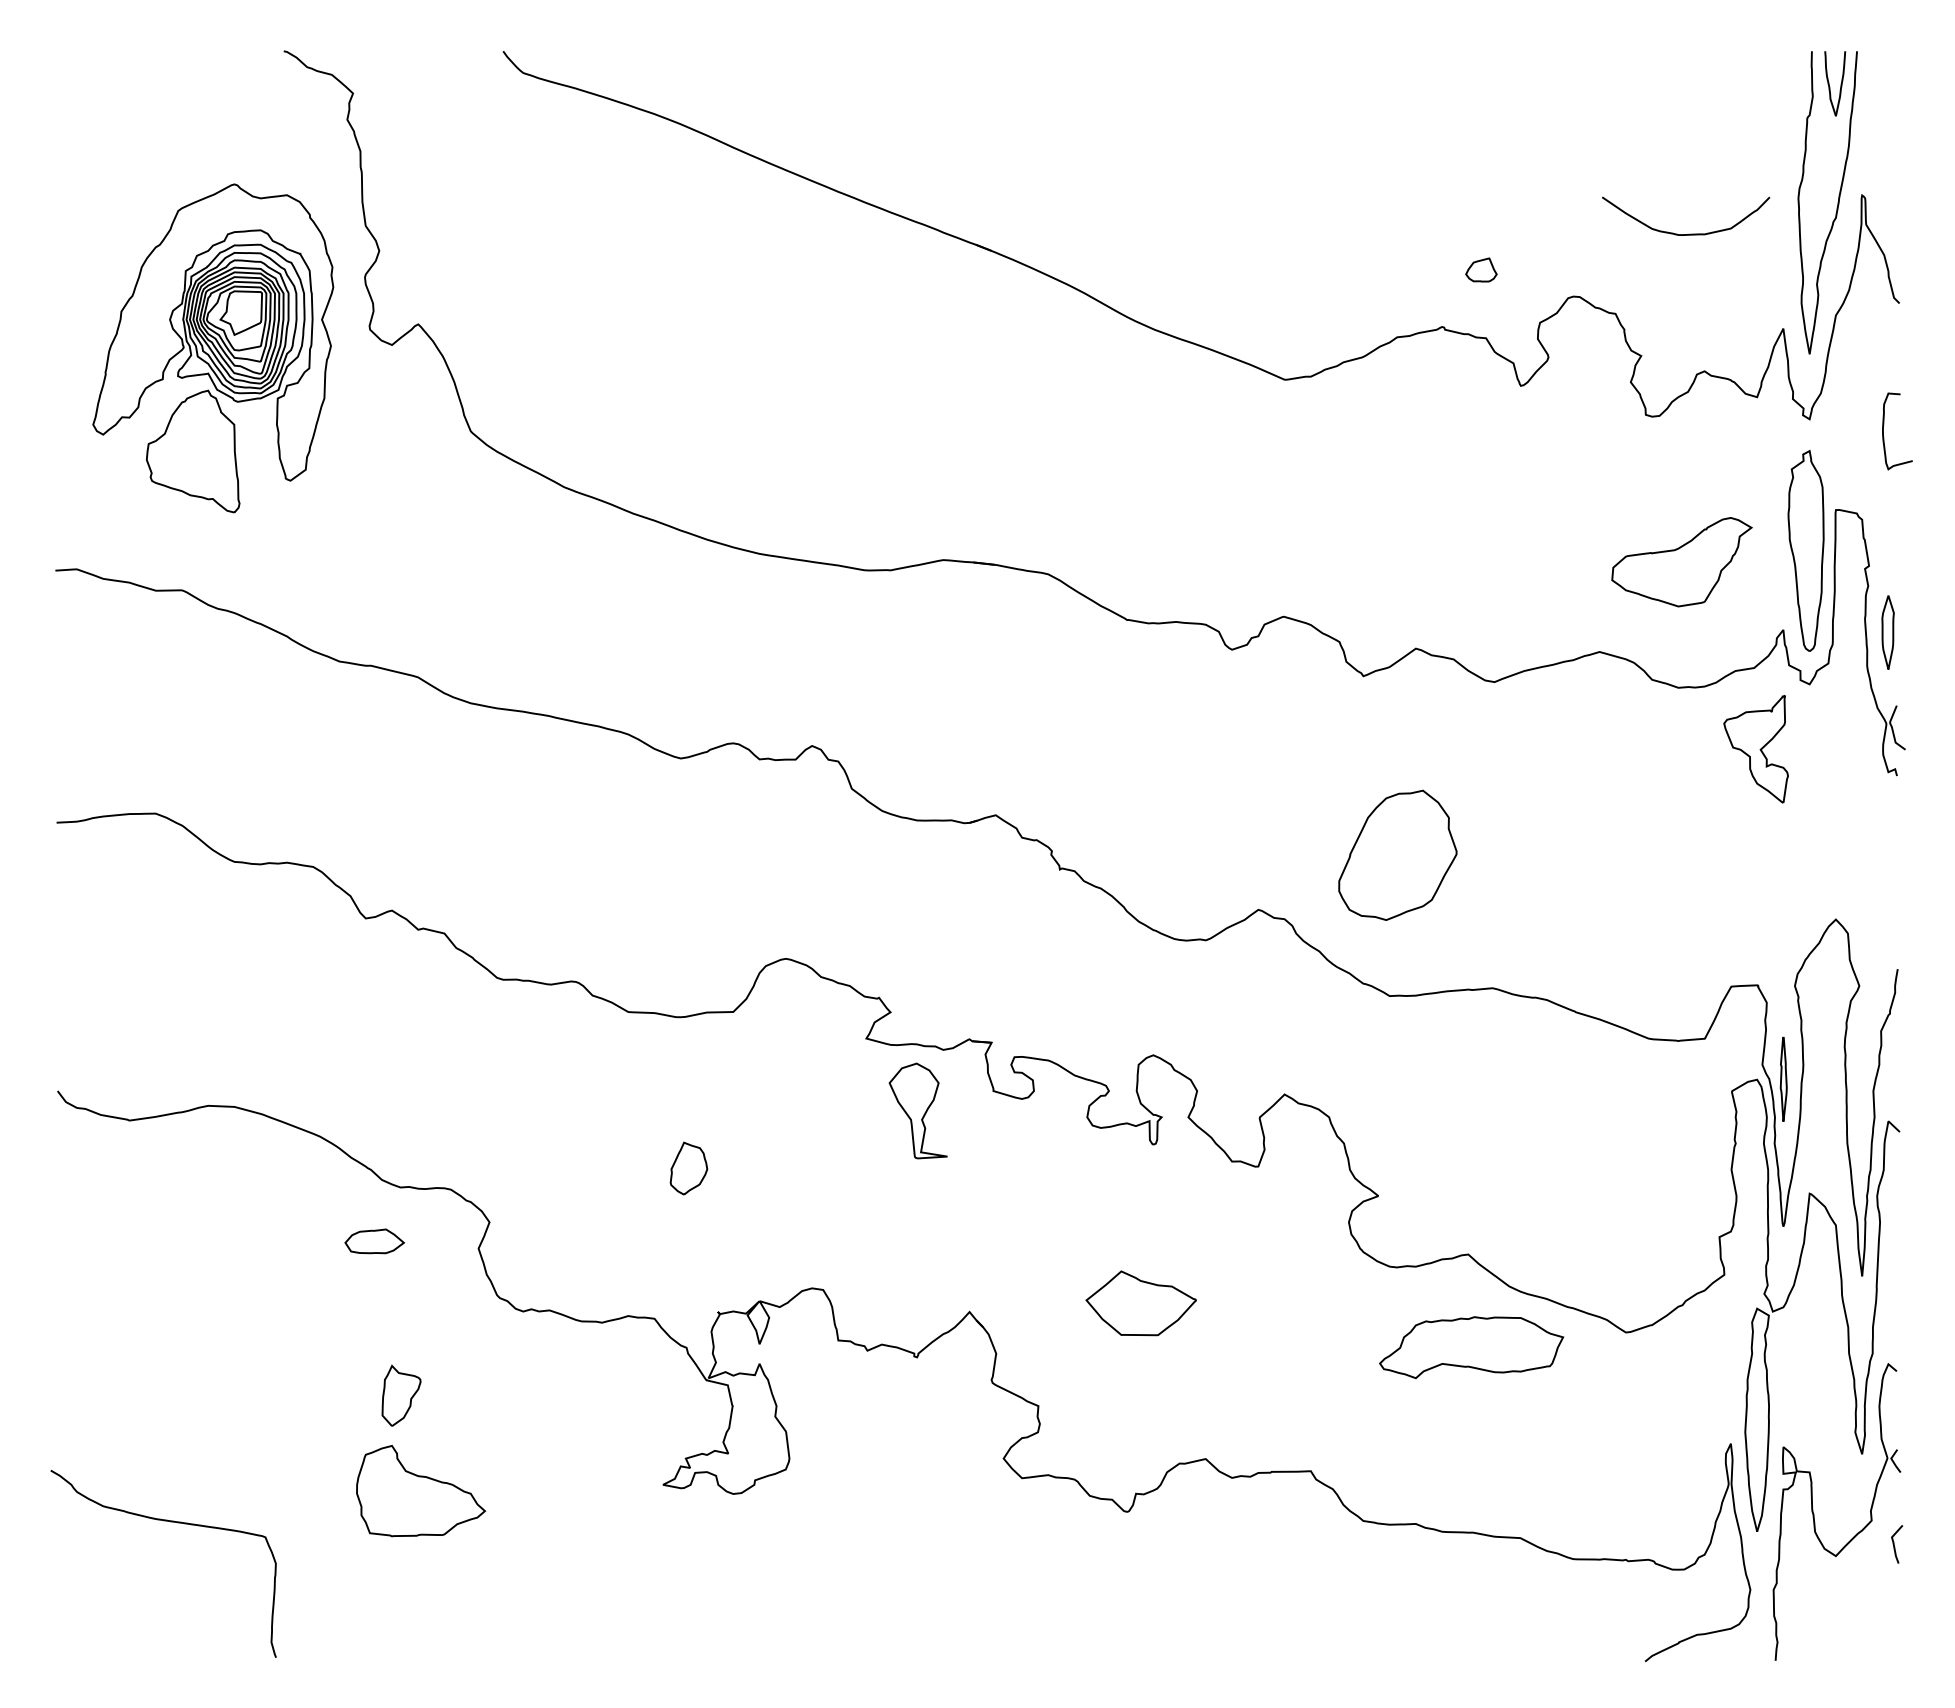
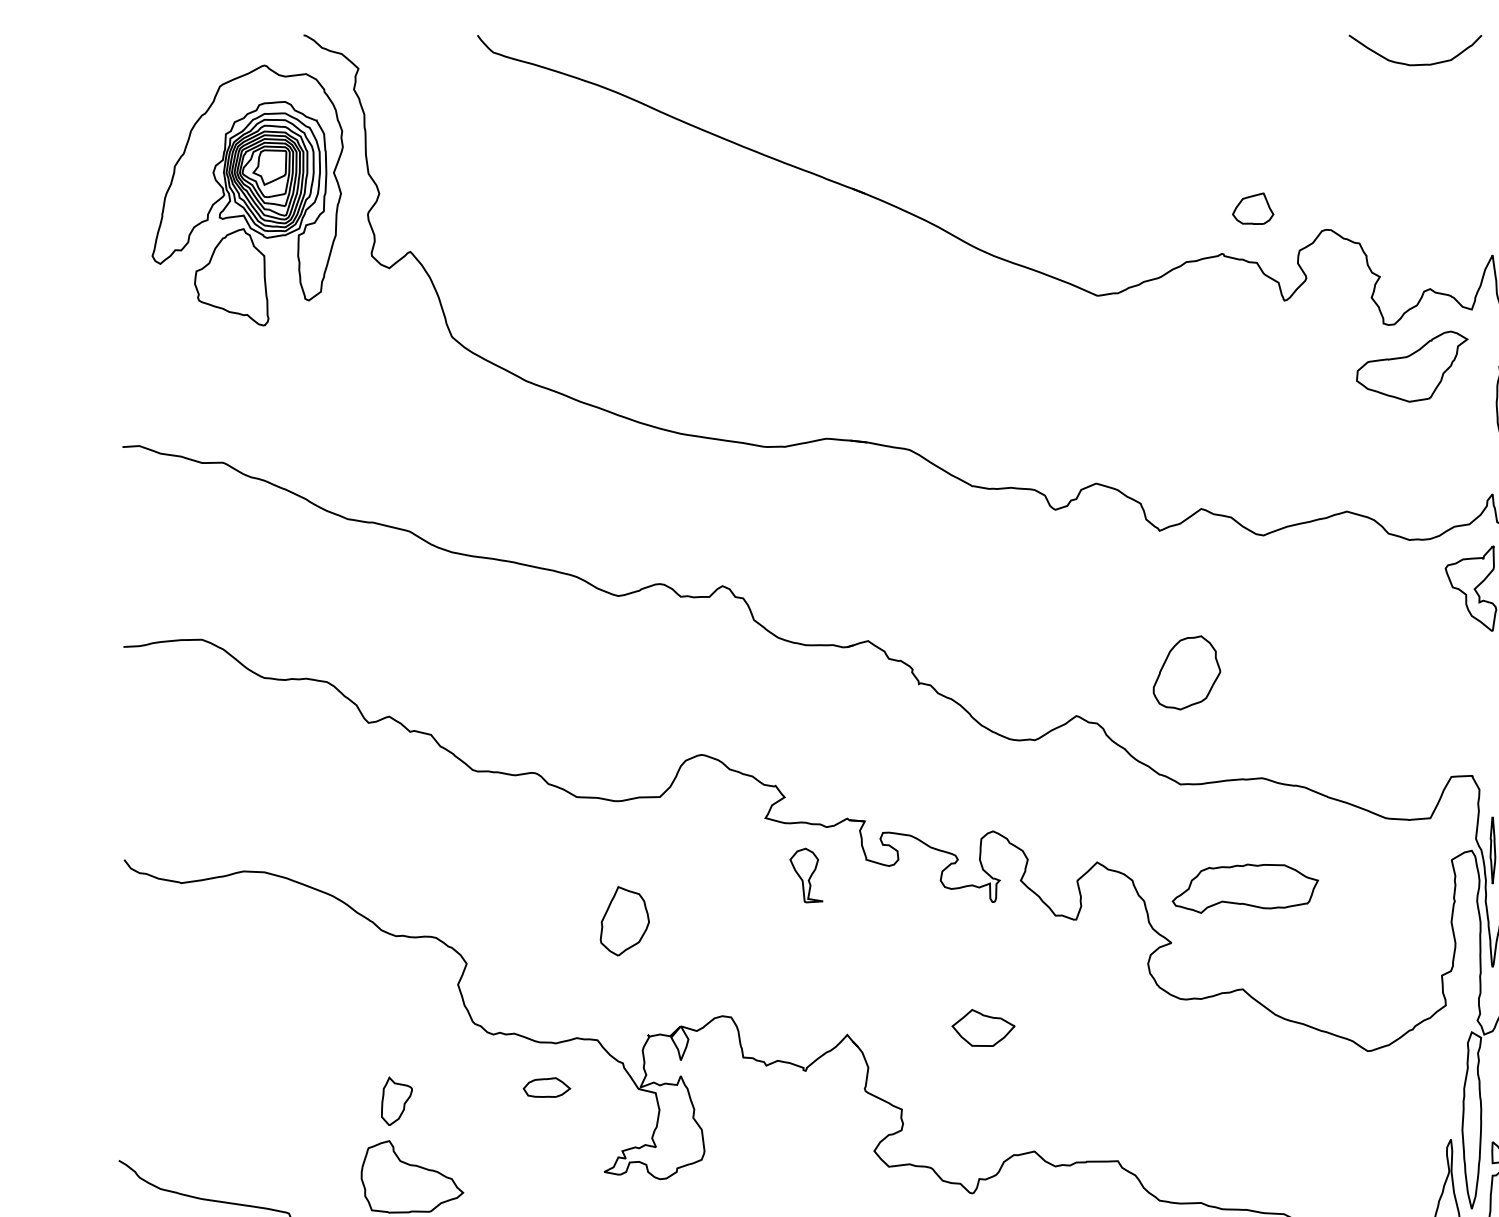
curve: (1688, 233) -> (1417, 64), moved
part: (1481, 269) -> (1253, 208), size x1.67
part: (213, 348) -> (247, 195), moved
part: (1681, 562) -> (1411, 366), moved
part: (1397, 855) -> (1186, 672), size x0.71
part: (917, 1110) -> (806, 875), size x0.71
part: (688, 1168) -> (624, 921), size x1.67
part: (374, 1241) -> (546, 1087), moved
part: (1141, 1302) -> (983, 1027), size x0.71
part: (1471, 1347) -> (1245, 888), moved

